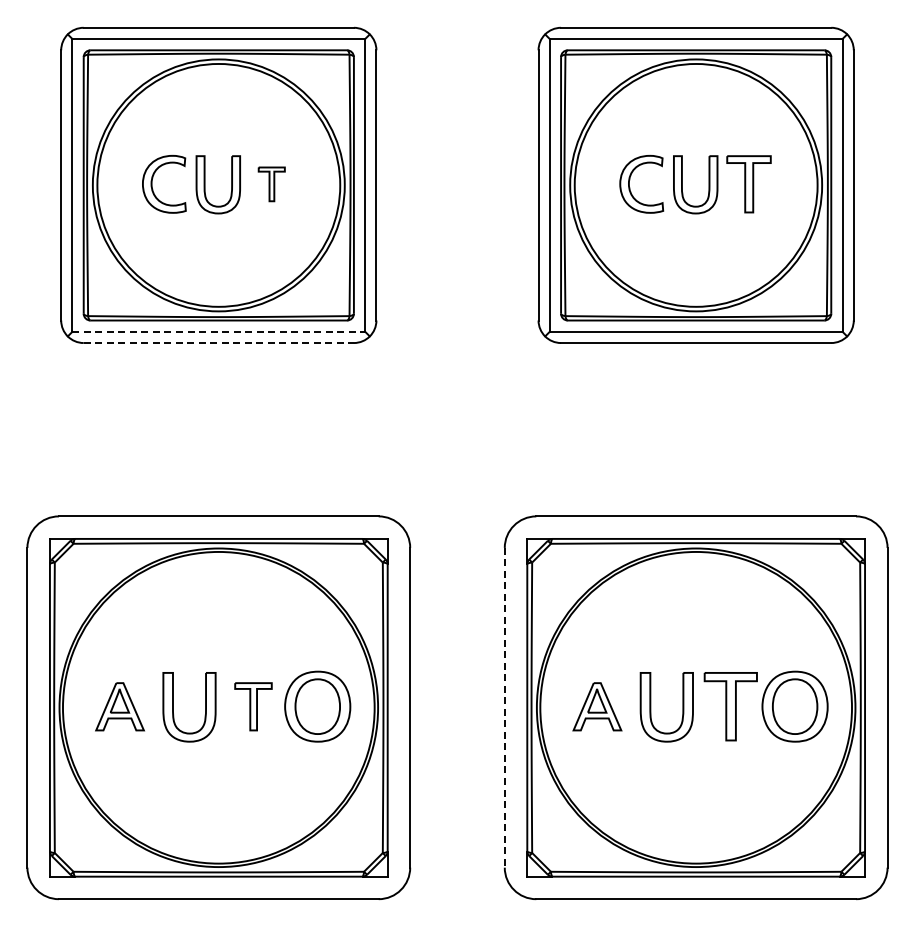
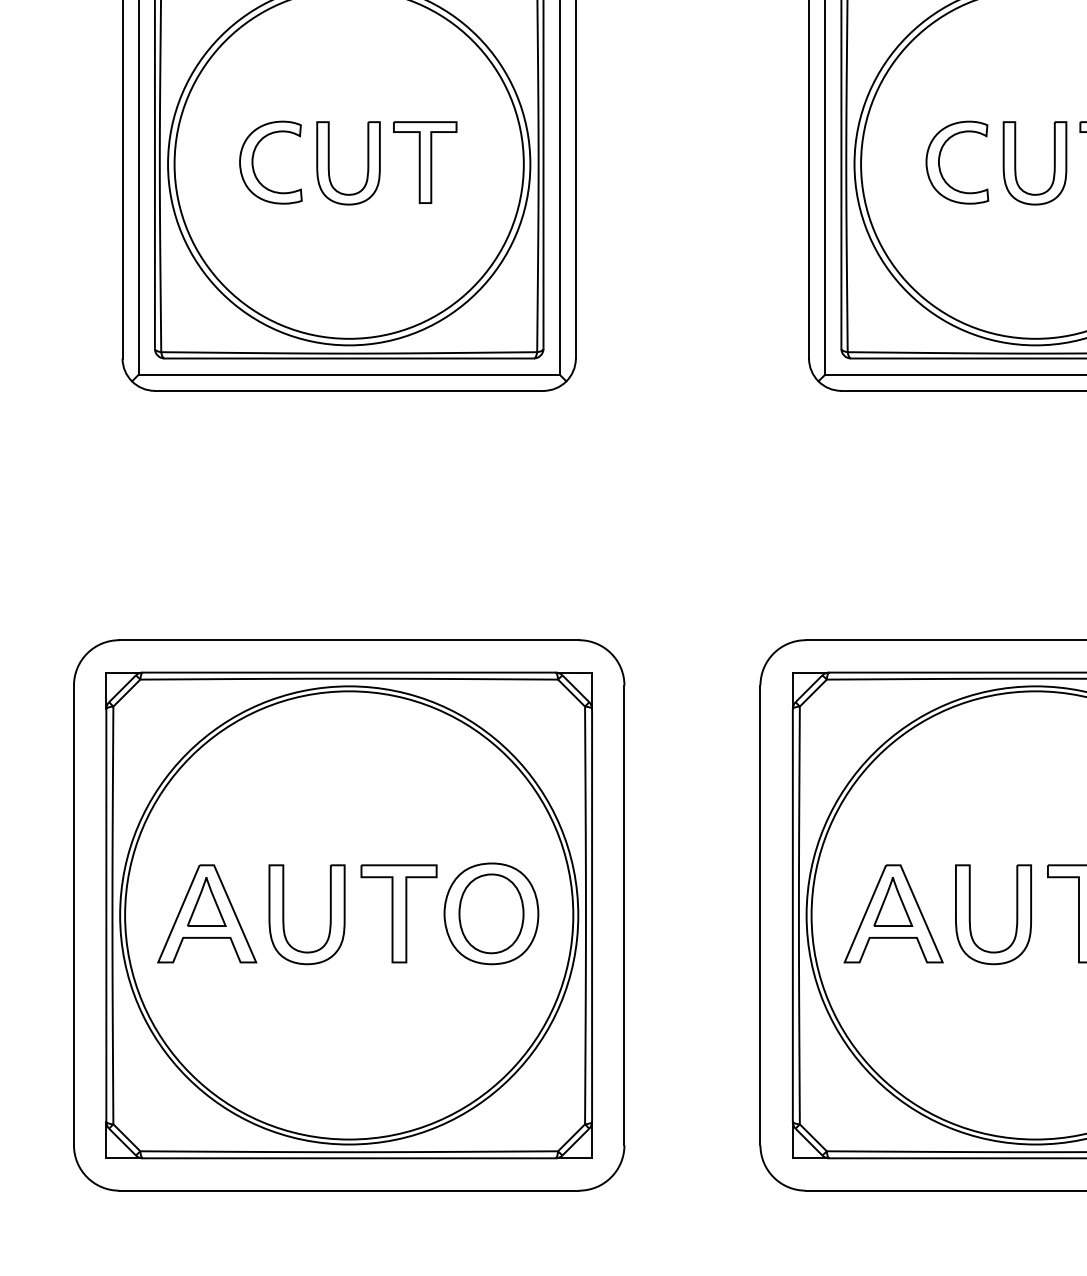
part: (271, 184) -> (424, 162), size x1.67
line: (219, 331) -> (350, 374), dashed -> solid
line: (219, 343) -> (350, 391), dashed -> solid
part: (119, 706) -> (206, 913), size x1.43
part: (253, 706) -> (399, 913), size x1.43
part: (597, 706) -> (893, 913), size x1.43
line: (504, 707) -> (760, 915), dashed -> solid

